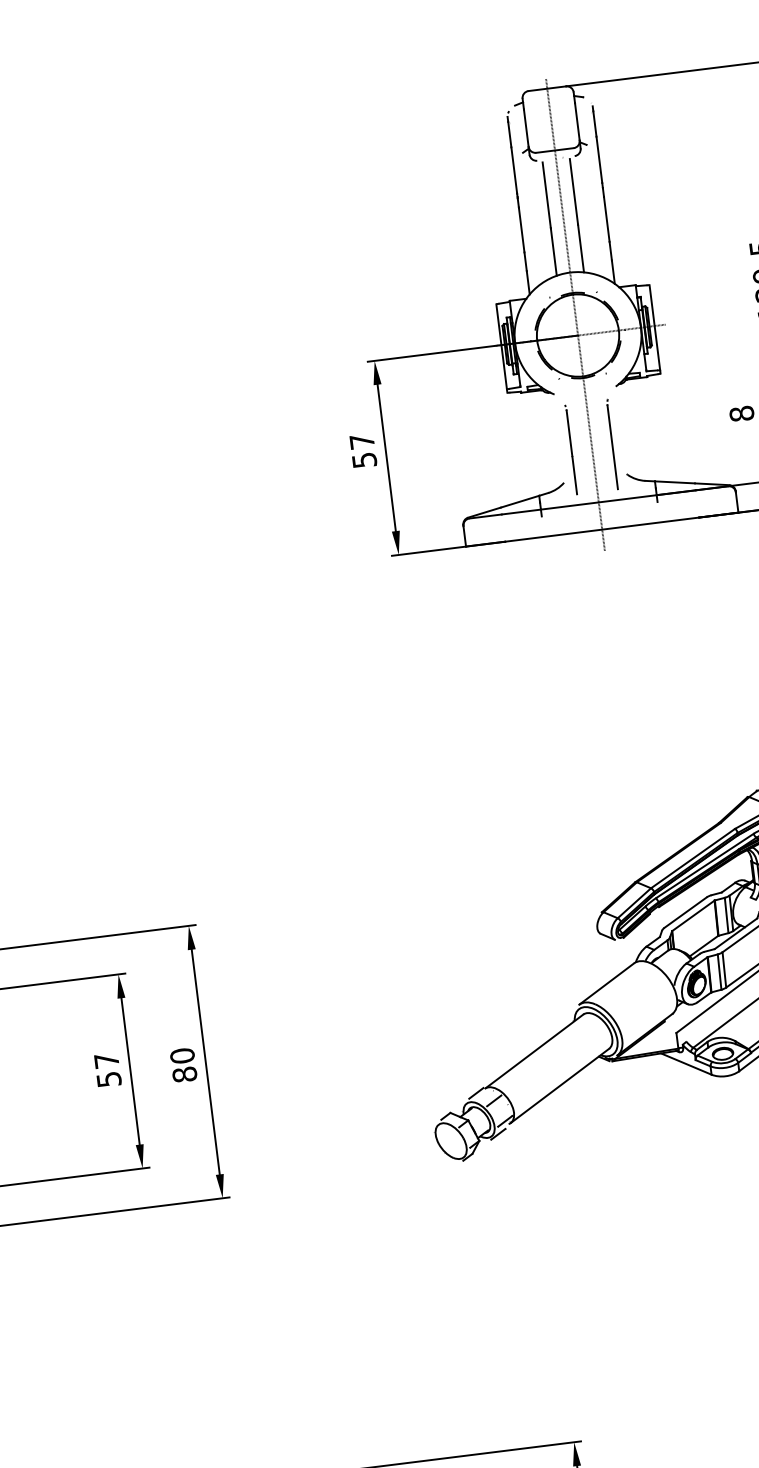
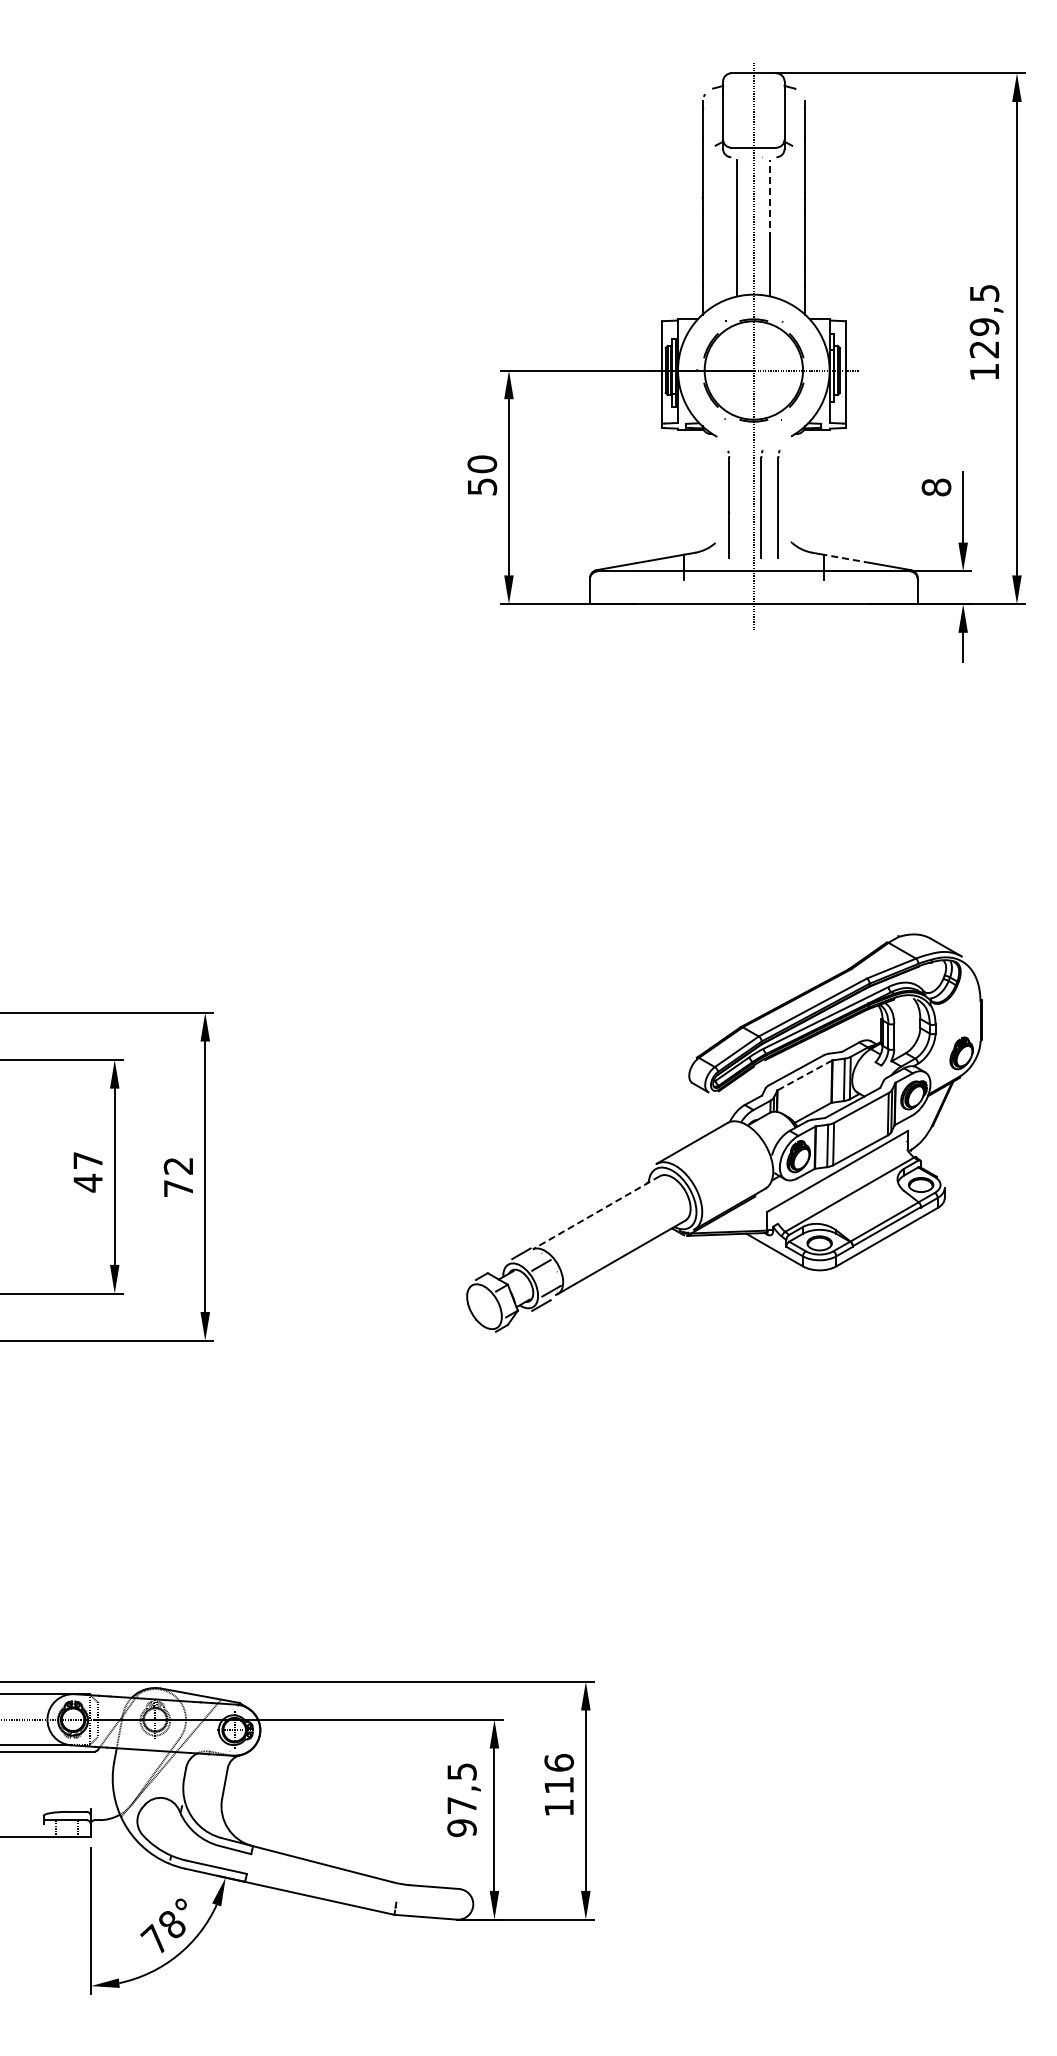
line: (574, 191) -> (770, 199), solid -> dashed
text: (362, 441) -> (482, 464), 57 -> 50
part: (598, 445) -> (761, 503), added
line: (675, 482) -> (847, 558), solid -> dashed
line: (693, 915) -> (804, 1075), solid -> dashed
line: (533, 1052) -> (595, 1213), solid -> dashed
text: (183, 1065) -> (178, 1177), 80 -> 72
text: (108, 1079) -> (87, 1182), 57 -> 47

